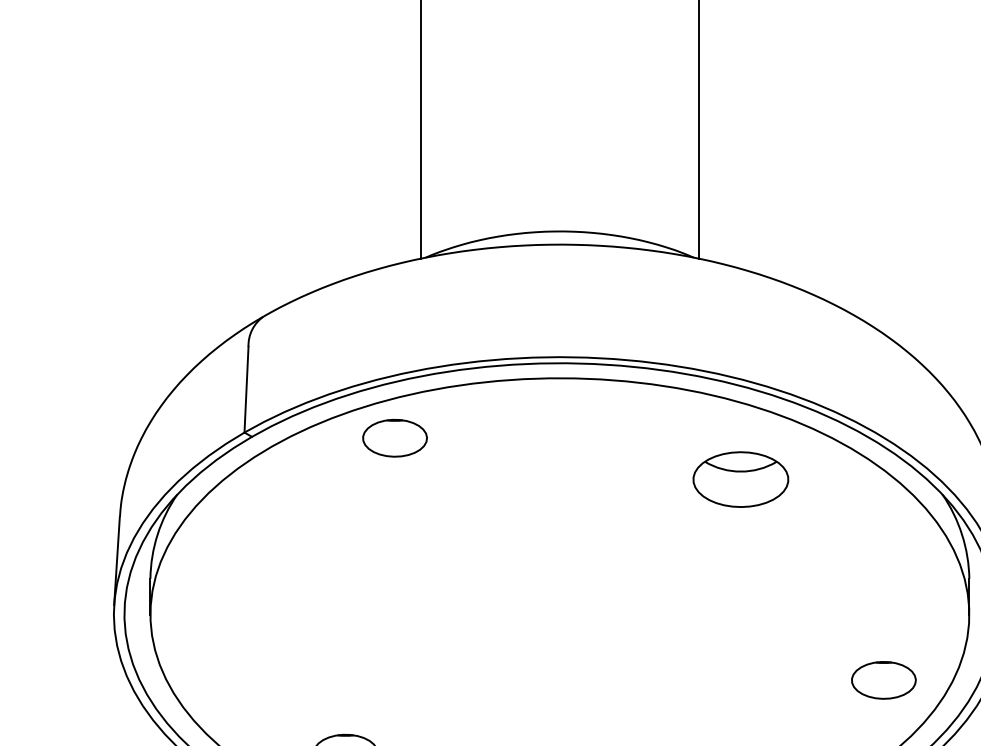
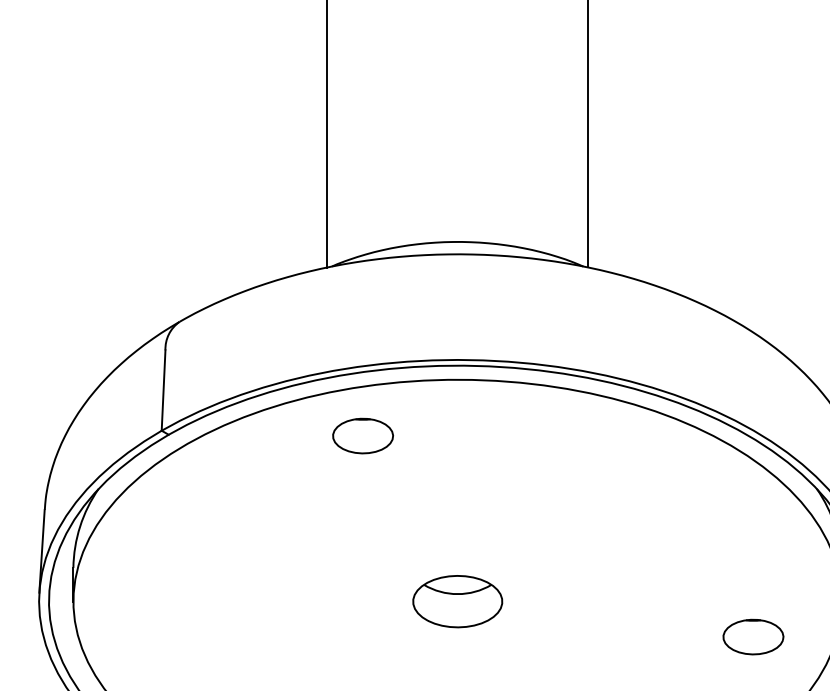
part: (394, 437) -> (362, 435), moved
part: (740, 479) -> (457, 601), moved
part: (883, 680) -> (753, 637), moved

